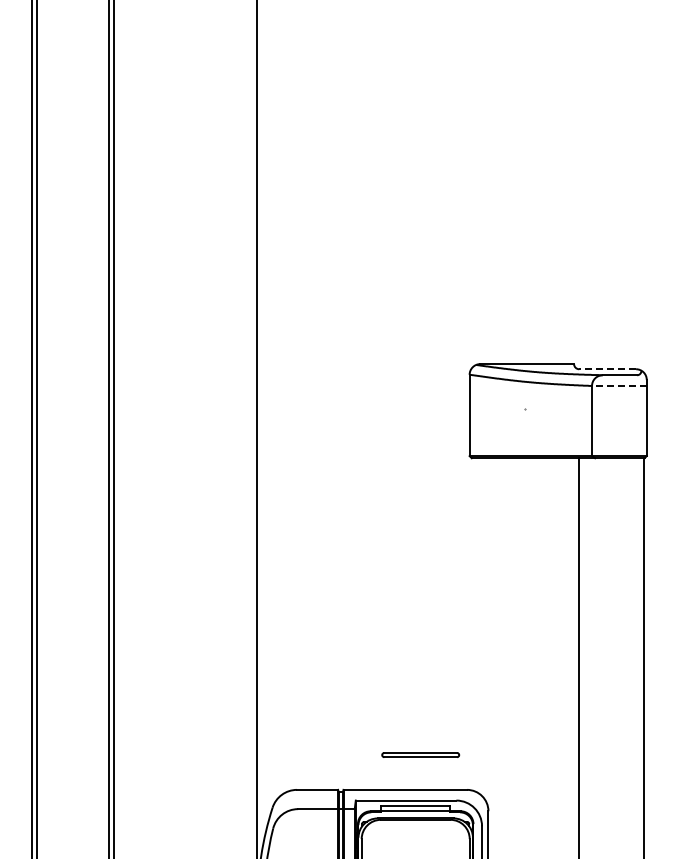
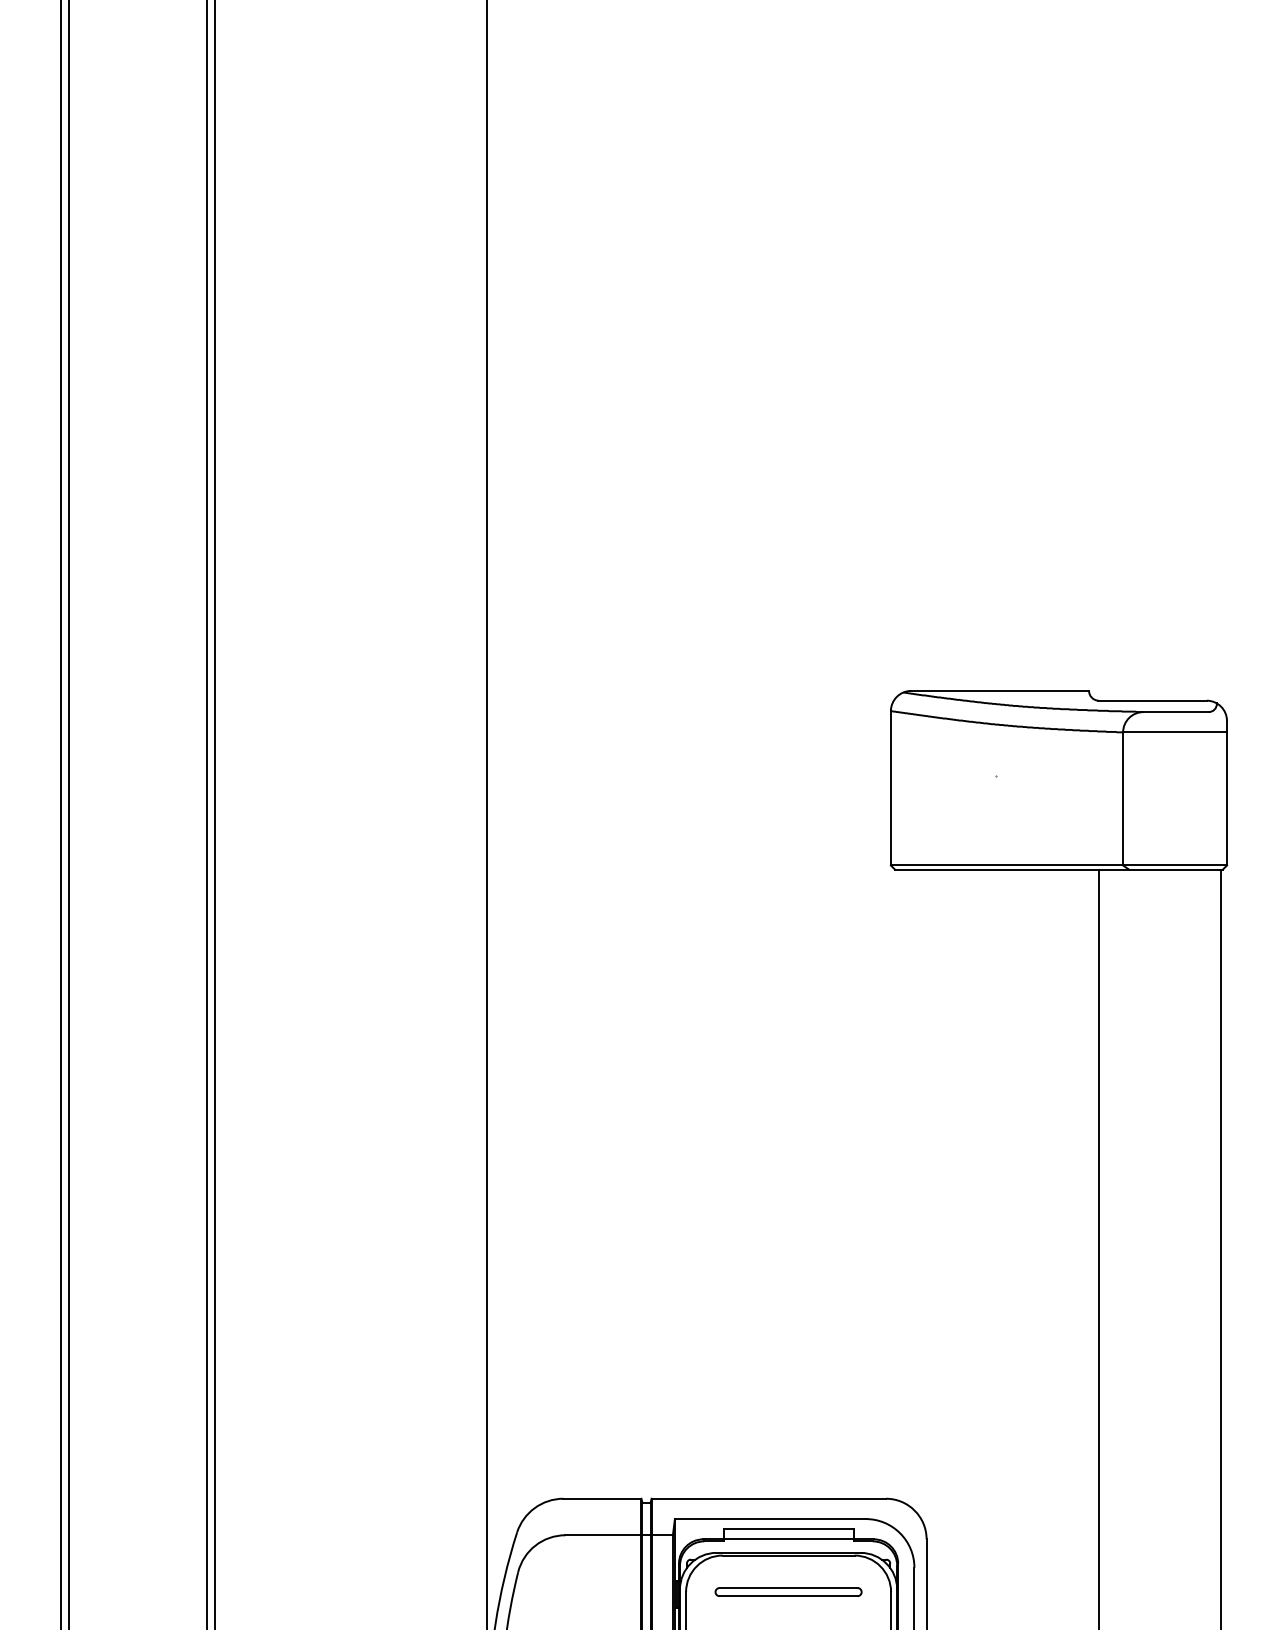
line: (607, 369) -> (1152, 701), dashed -> solid
line: (618, 386) -> (1173, 733), dashed -> solid
part: (420, 754) -> (788, 1590), moved

